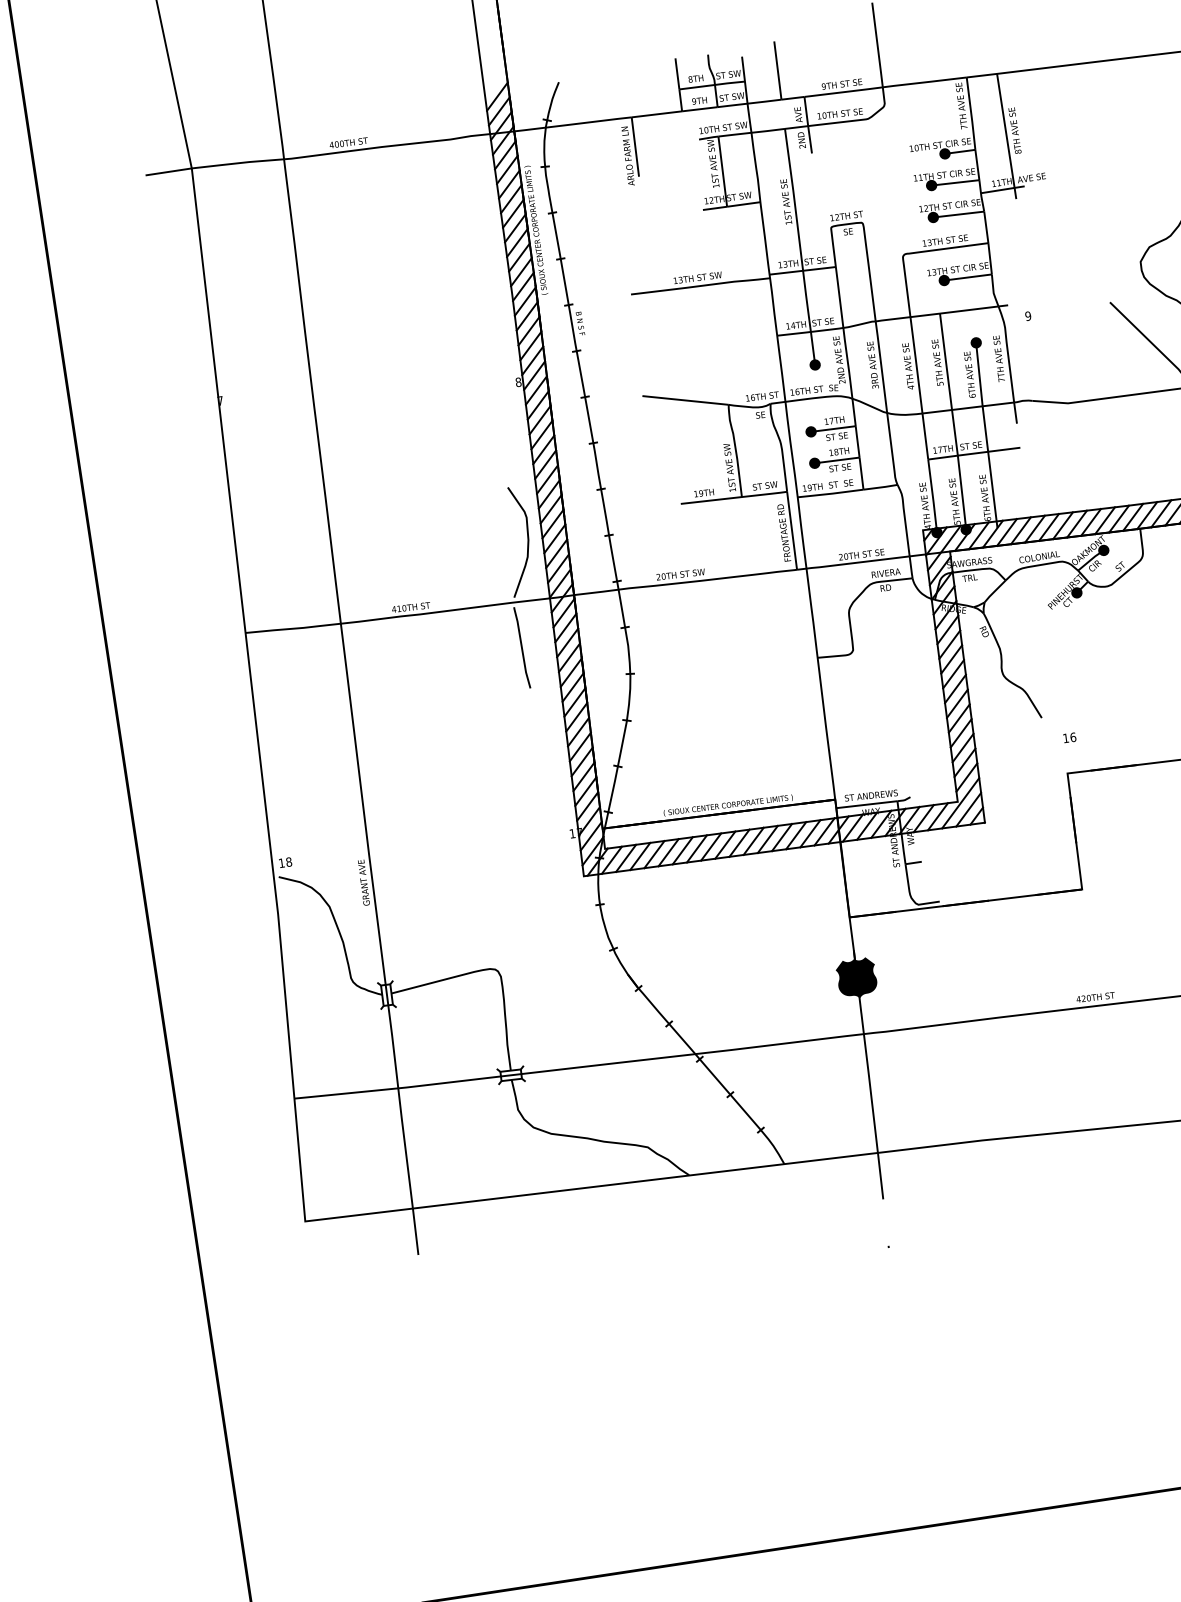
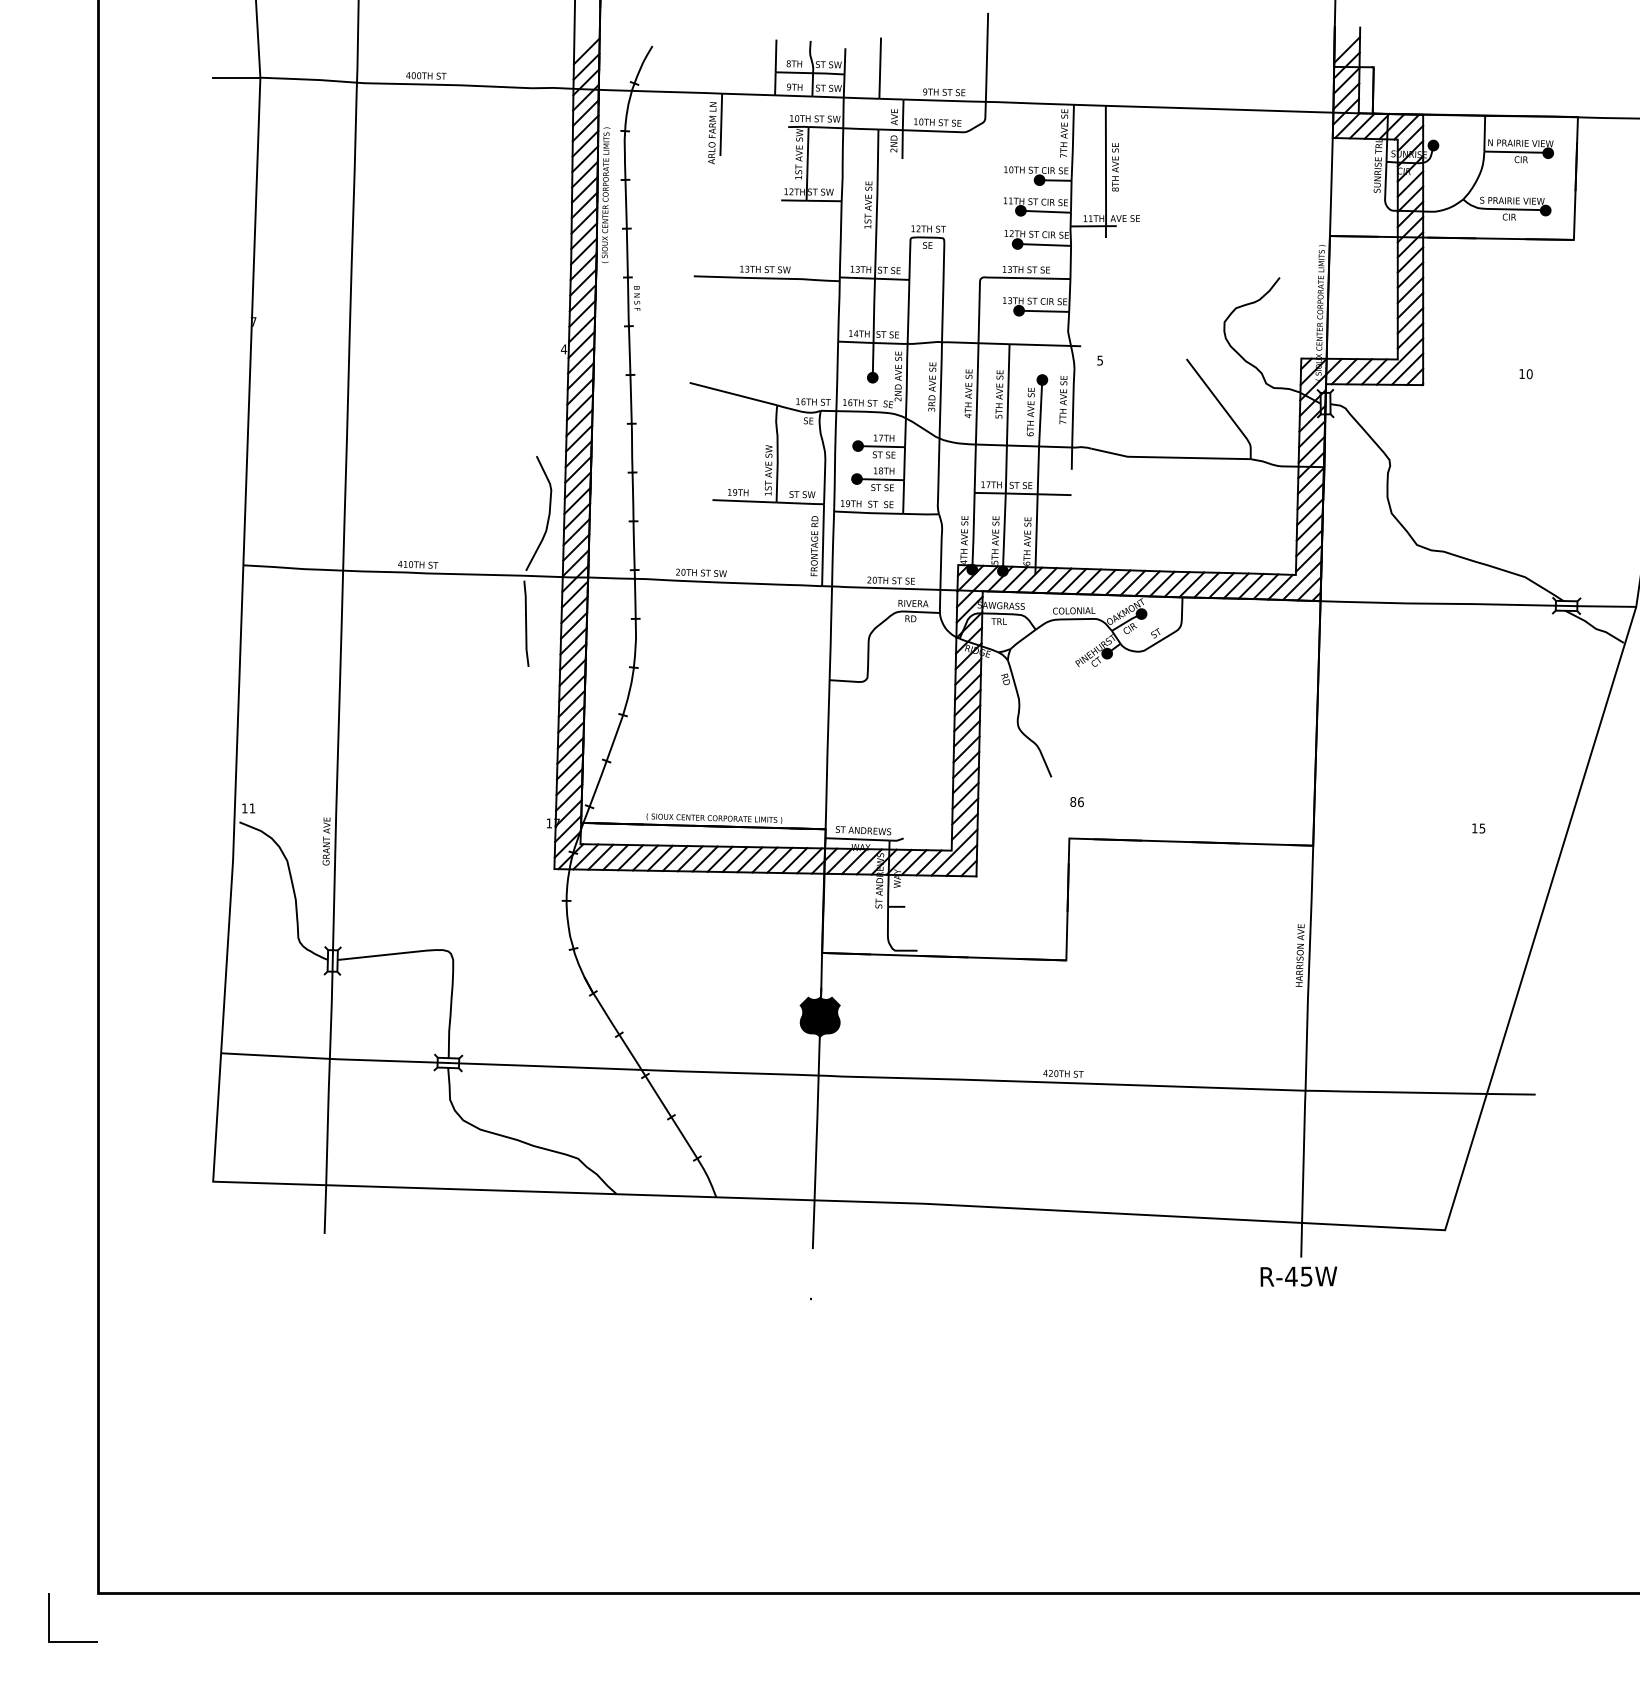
text: (1028, 316) -> (1100, 360), 9 -> 5
text: (518, 382) -> (563, 349), 8 -> 4
text: (1066, 737) -> (1073, 801), 16 -> 86
text: (289, 862) -> (252, 808), 18 -> 11

